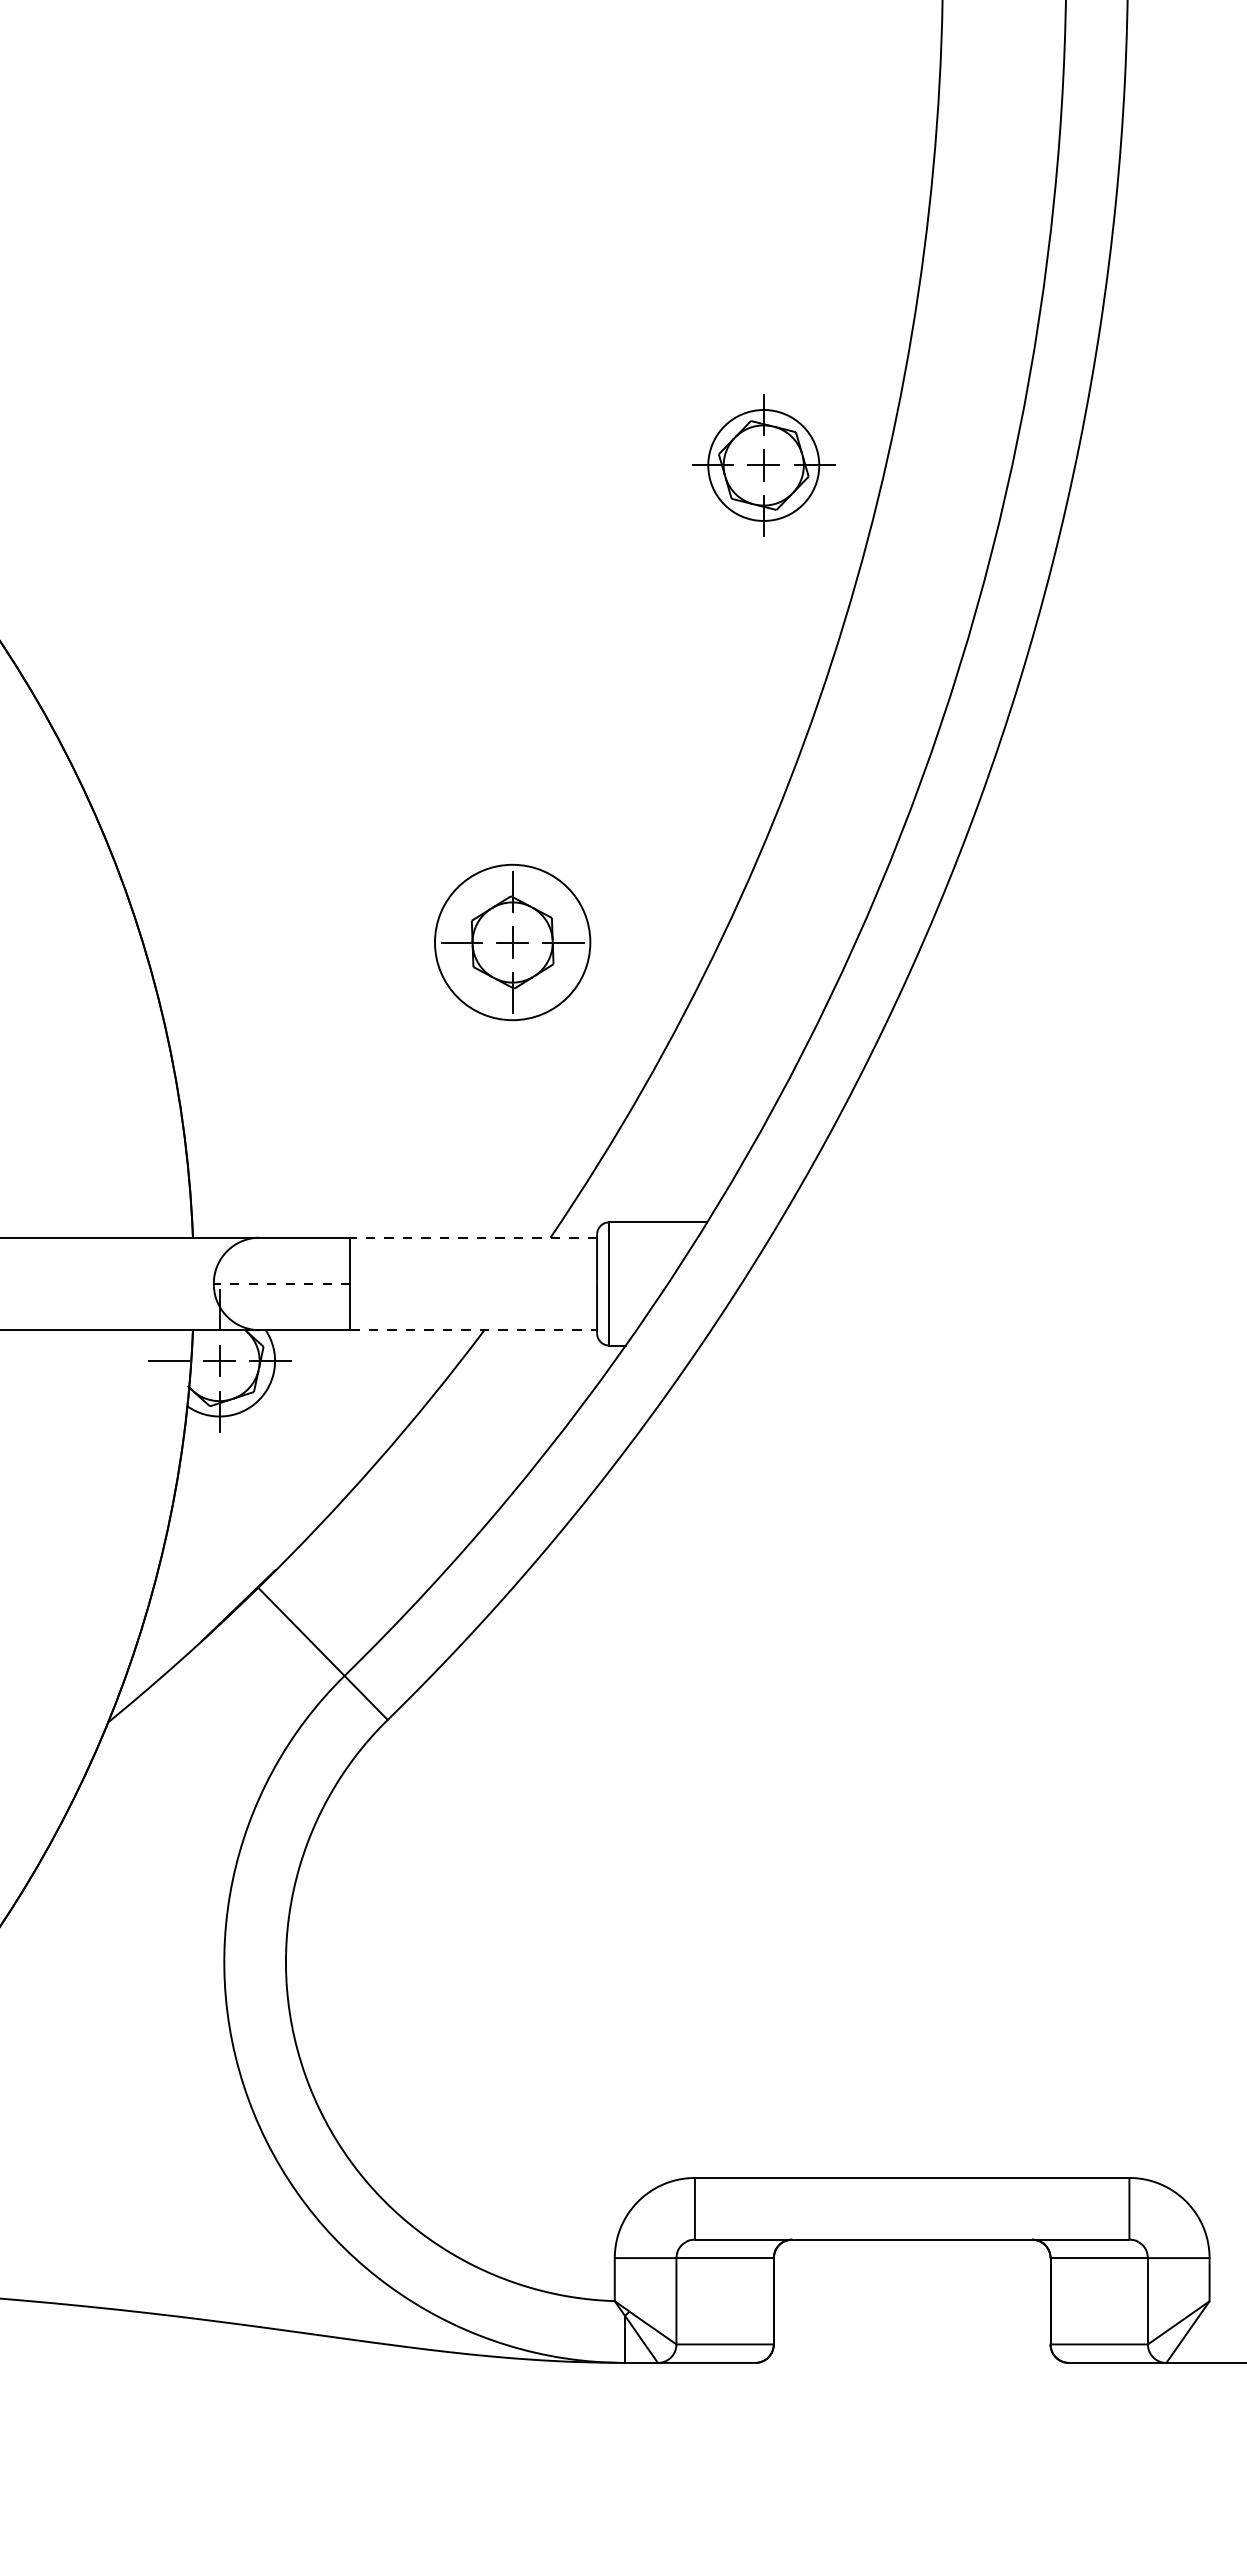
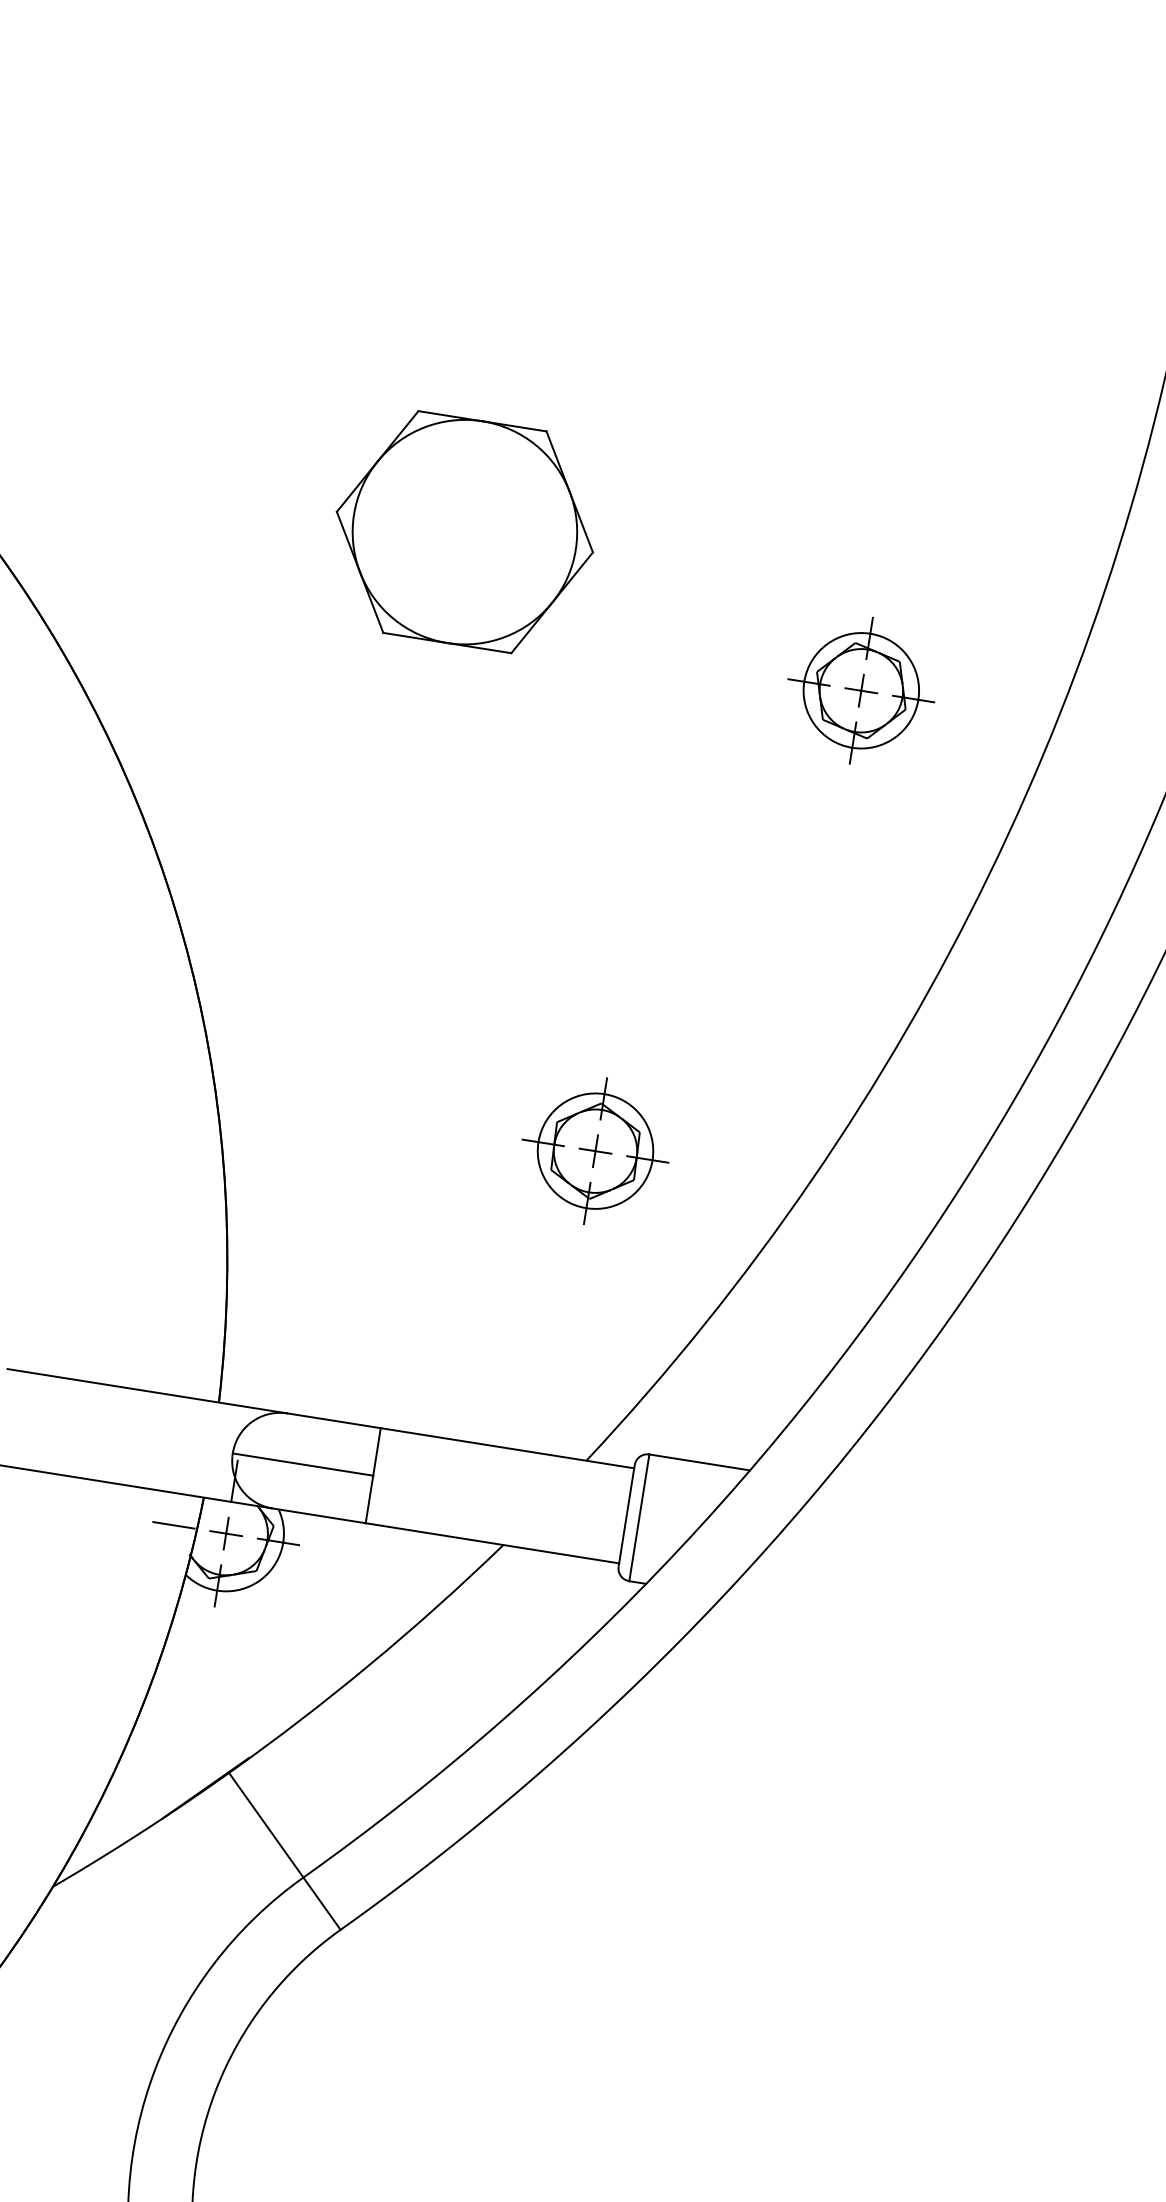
part: (295, 374) -> (464, 532), added
part: (763, 465) -> (861, 690), moved
circle: (512, 942) -> (595, 1151), size x0.71
line: (473, 1237) -> (507, 1447), dashed -> solid
line: (281, 1283) -> (302, 1464), dashed -> solid
line: (474, 1330) -> (493, 1543), dashed -> solid

